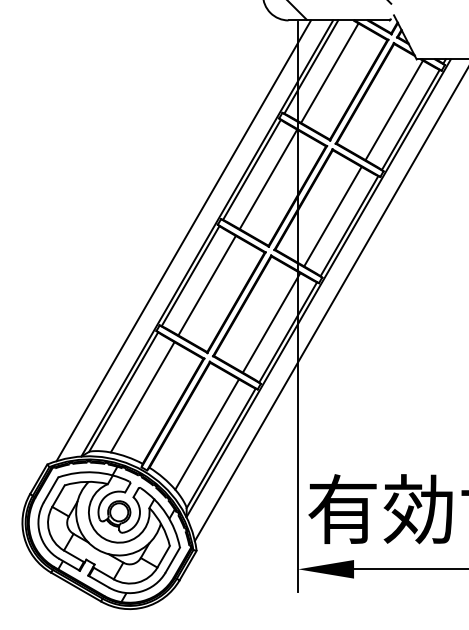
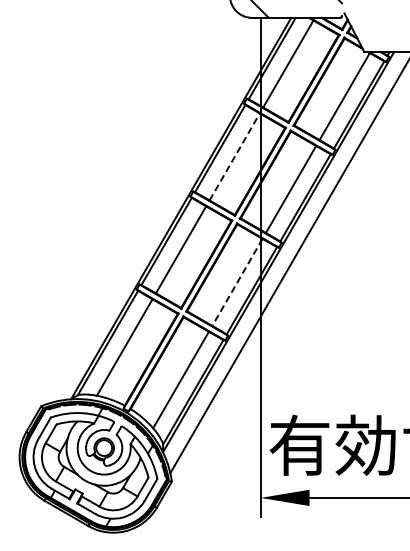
line: (268, 178) -> (234, 156), solid -> dashed
line: (183, 240) -> (160, 210), removed
line: (271, 323) -> (237, 282), solid -> dashed

